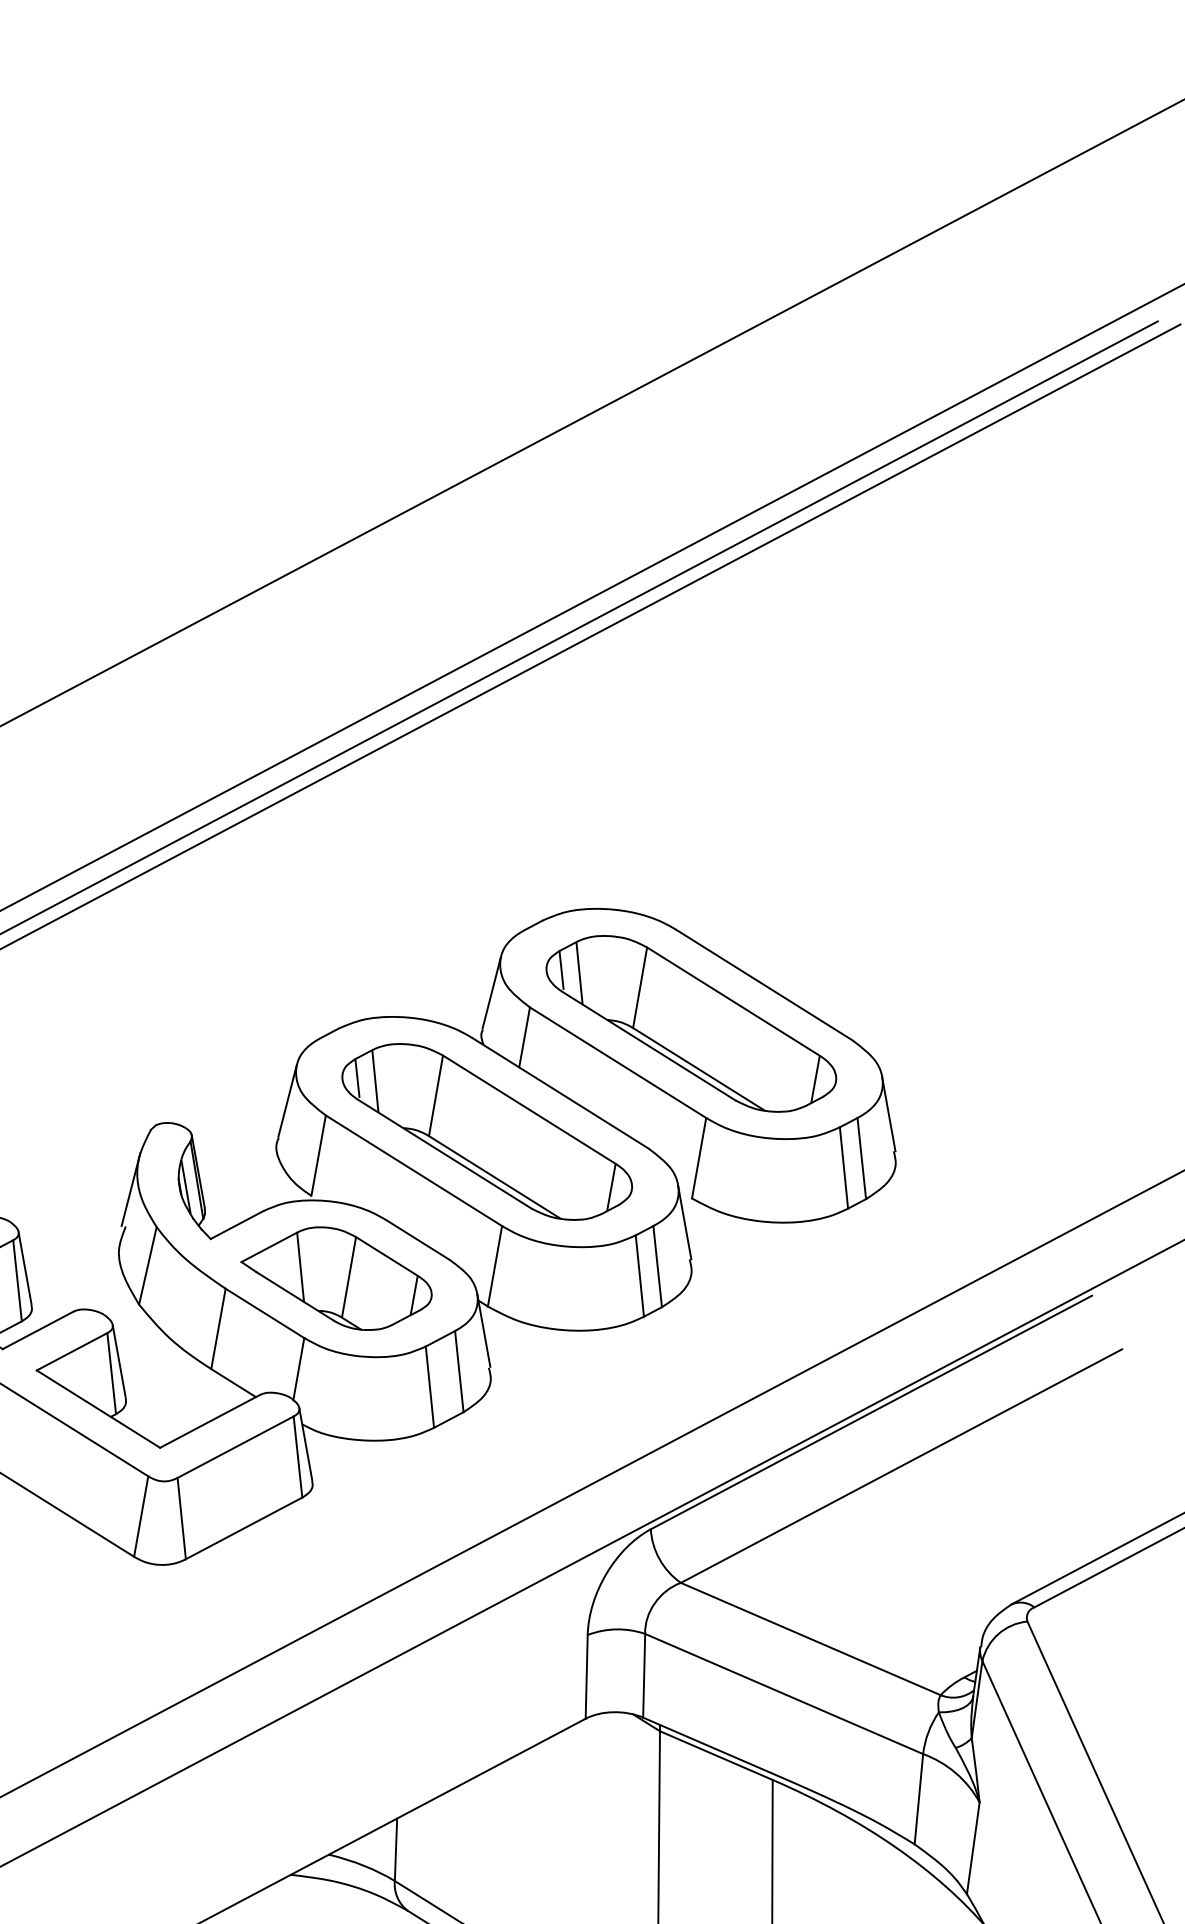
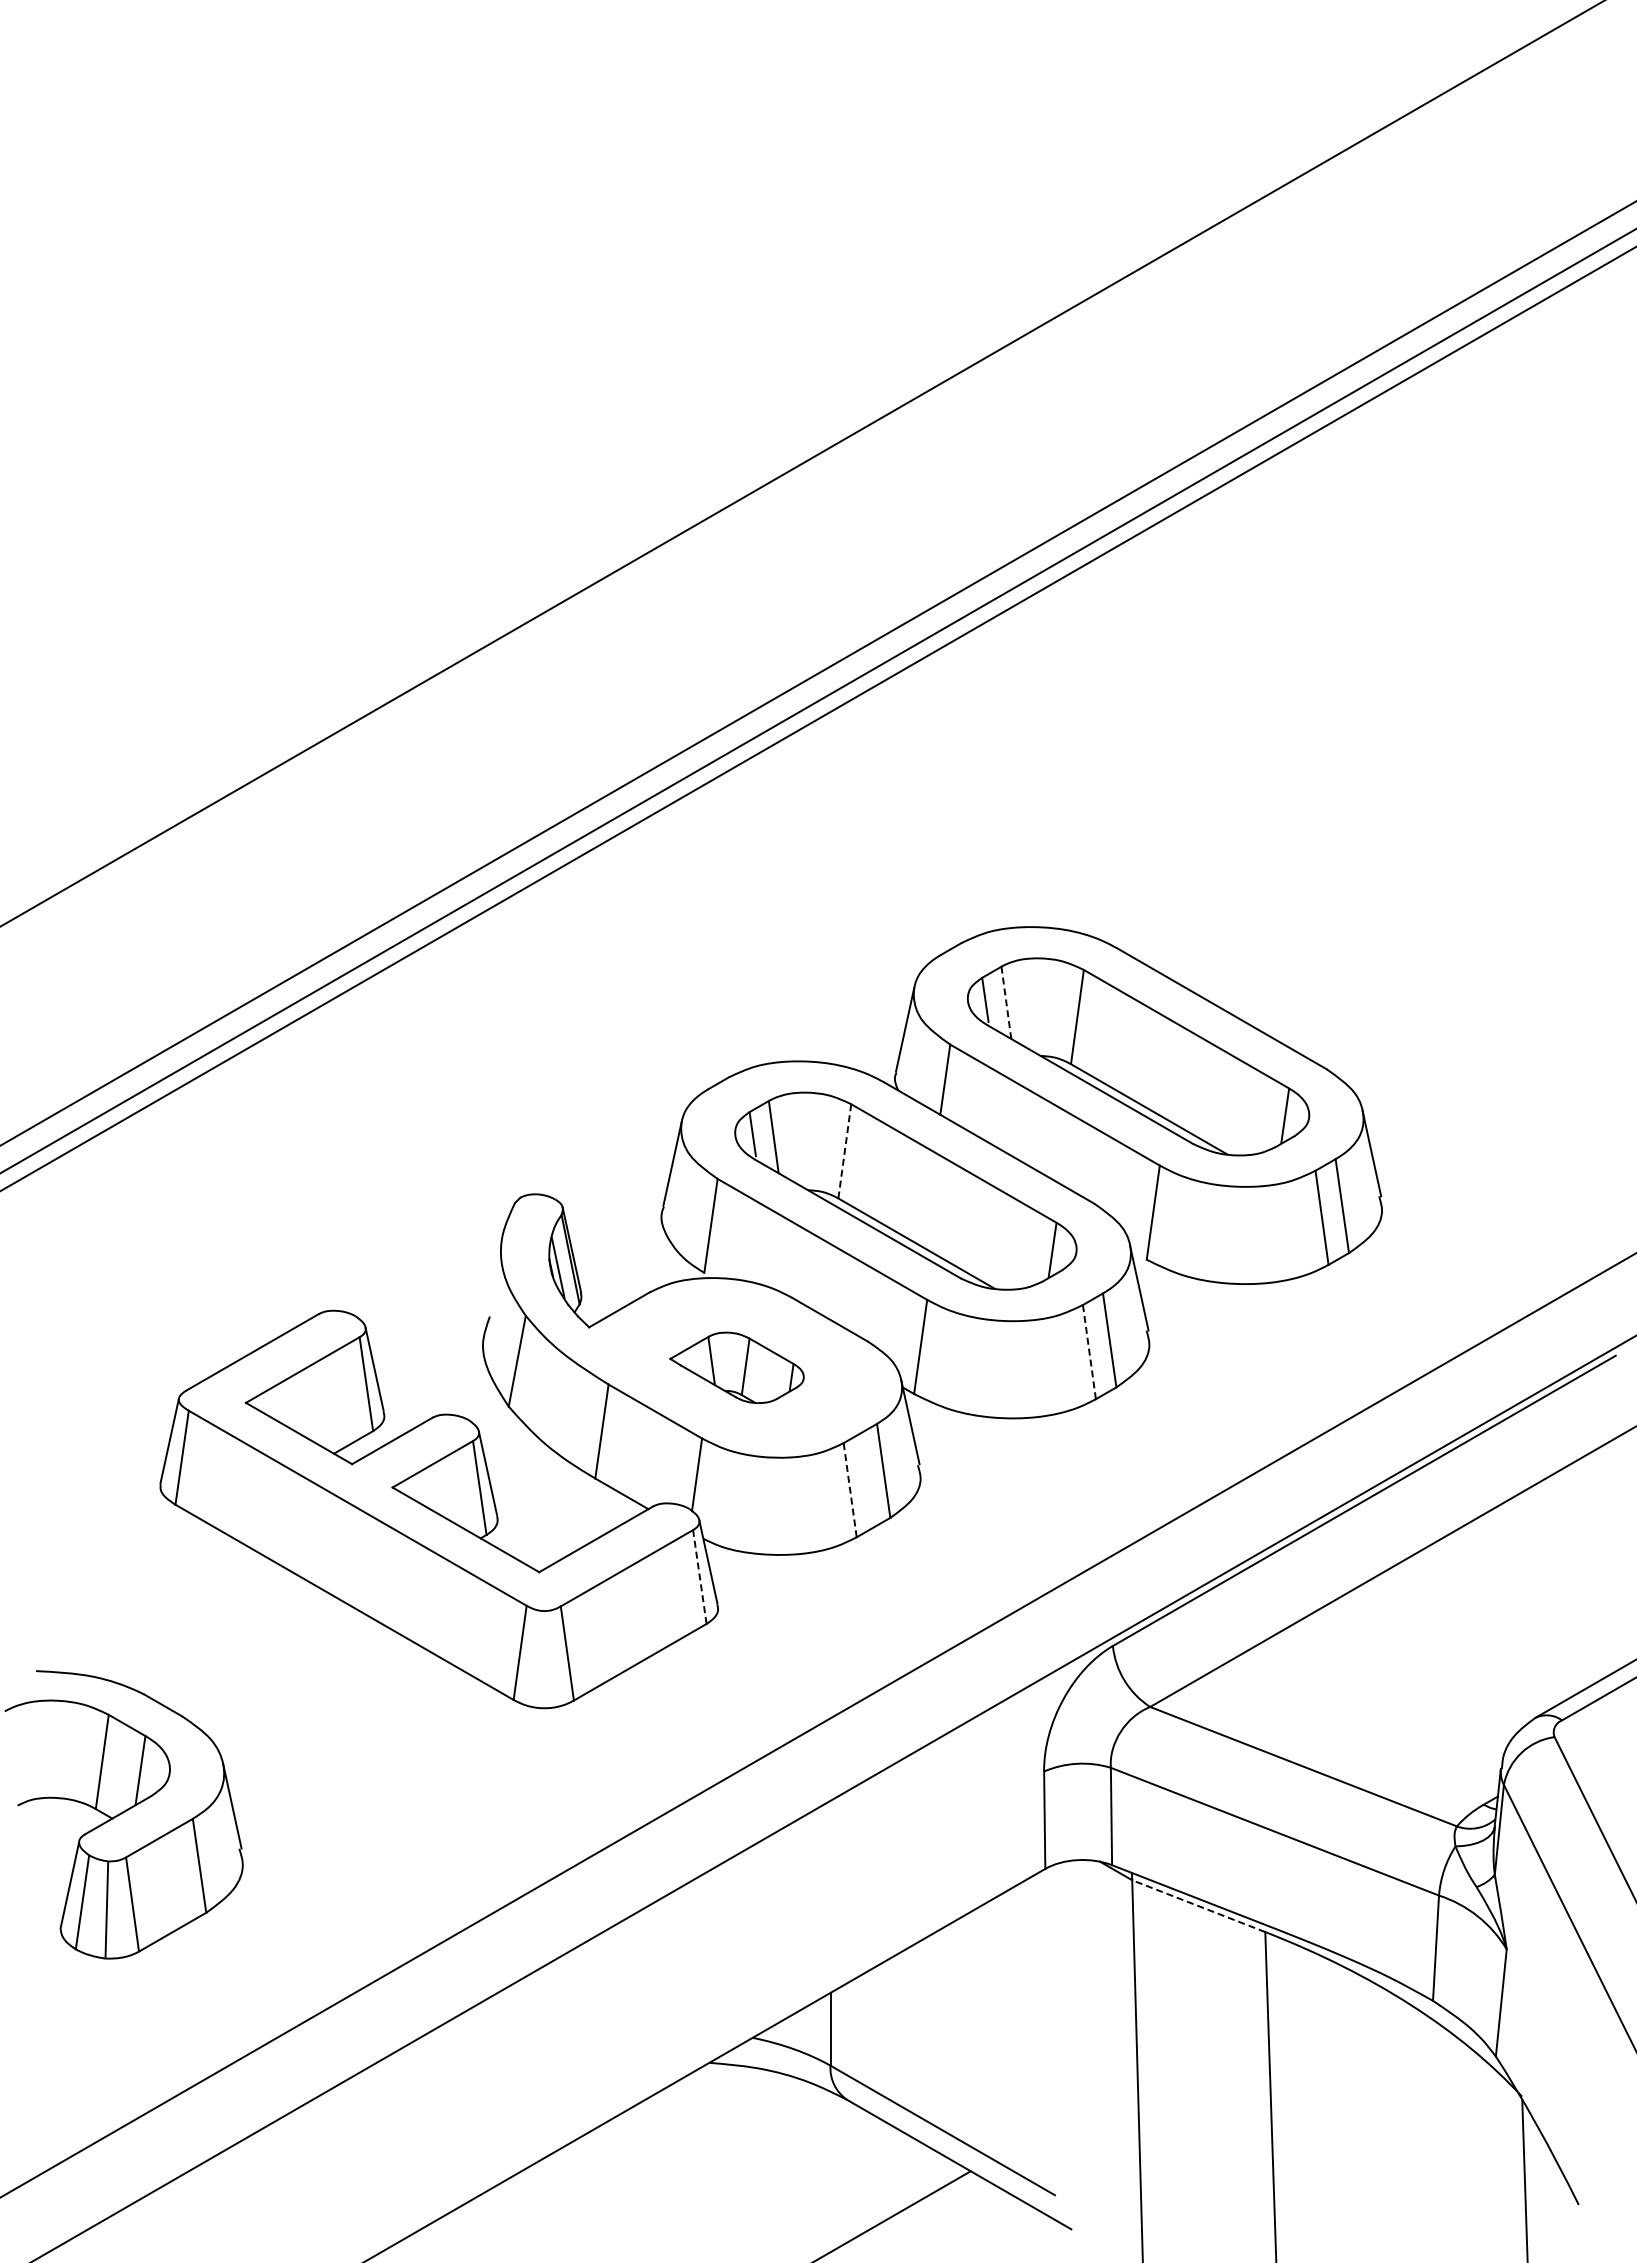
line: (579, 972) -> (1006, 1002), solid -> dashed
line: (435, 1095) -> (844, 1150), solid -> dashed
line: (131, 1189) -> (494, 1273), removed
line: (639, 1276) -> (1089, 1352), solid -> dashed
part: (336, 1278) -> (736, 1367), size x0.6
line: (430, 1387) -> (850, 1490), solid -> dashed
line: (297, 1456) -> (699, 1576), solid -> dashed
line: (716, 1755) -> (1198, 1905), solid -> dashed

